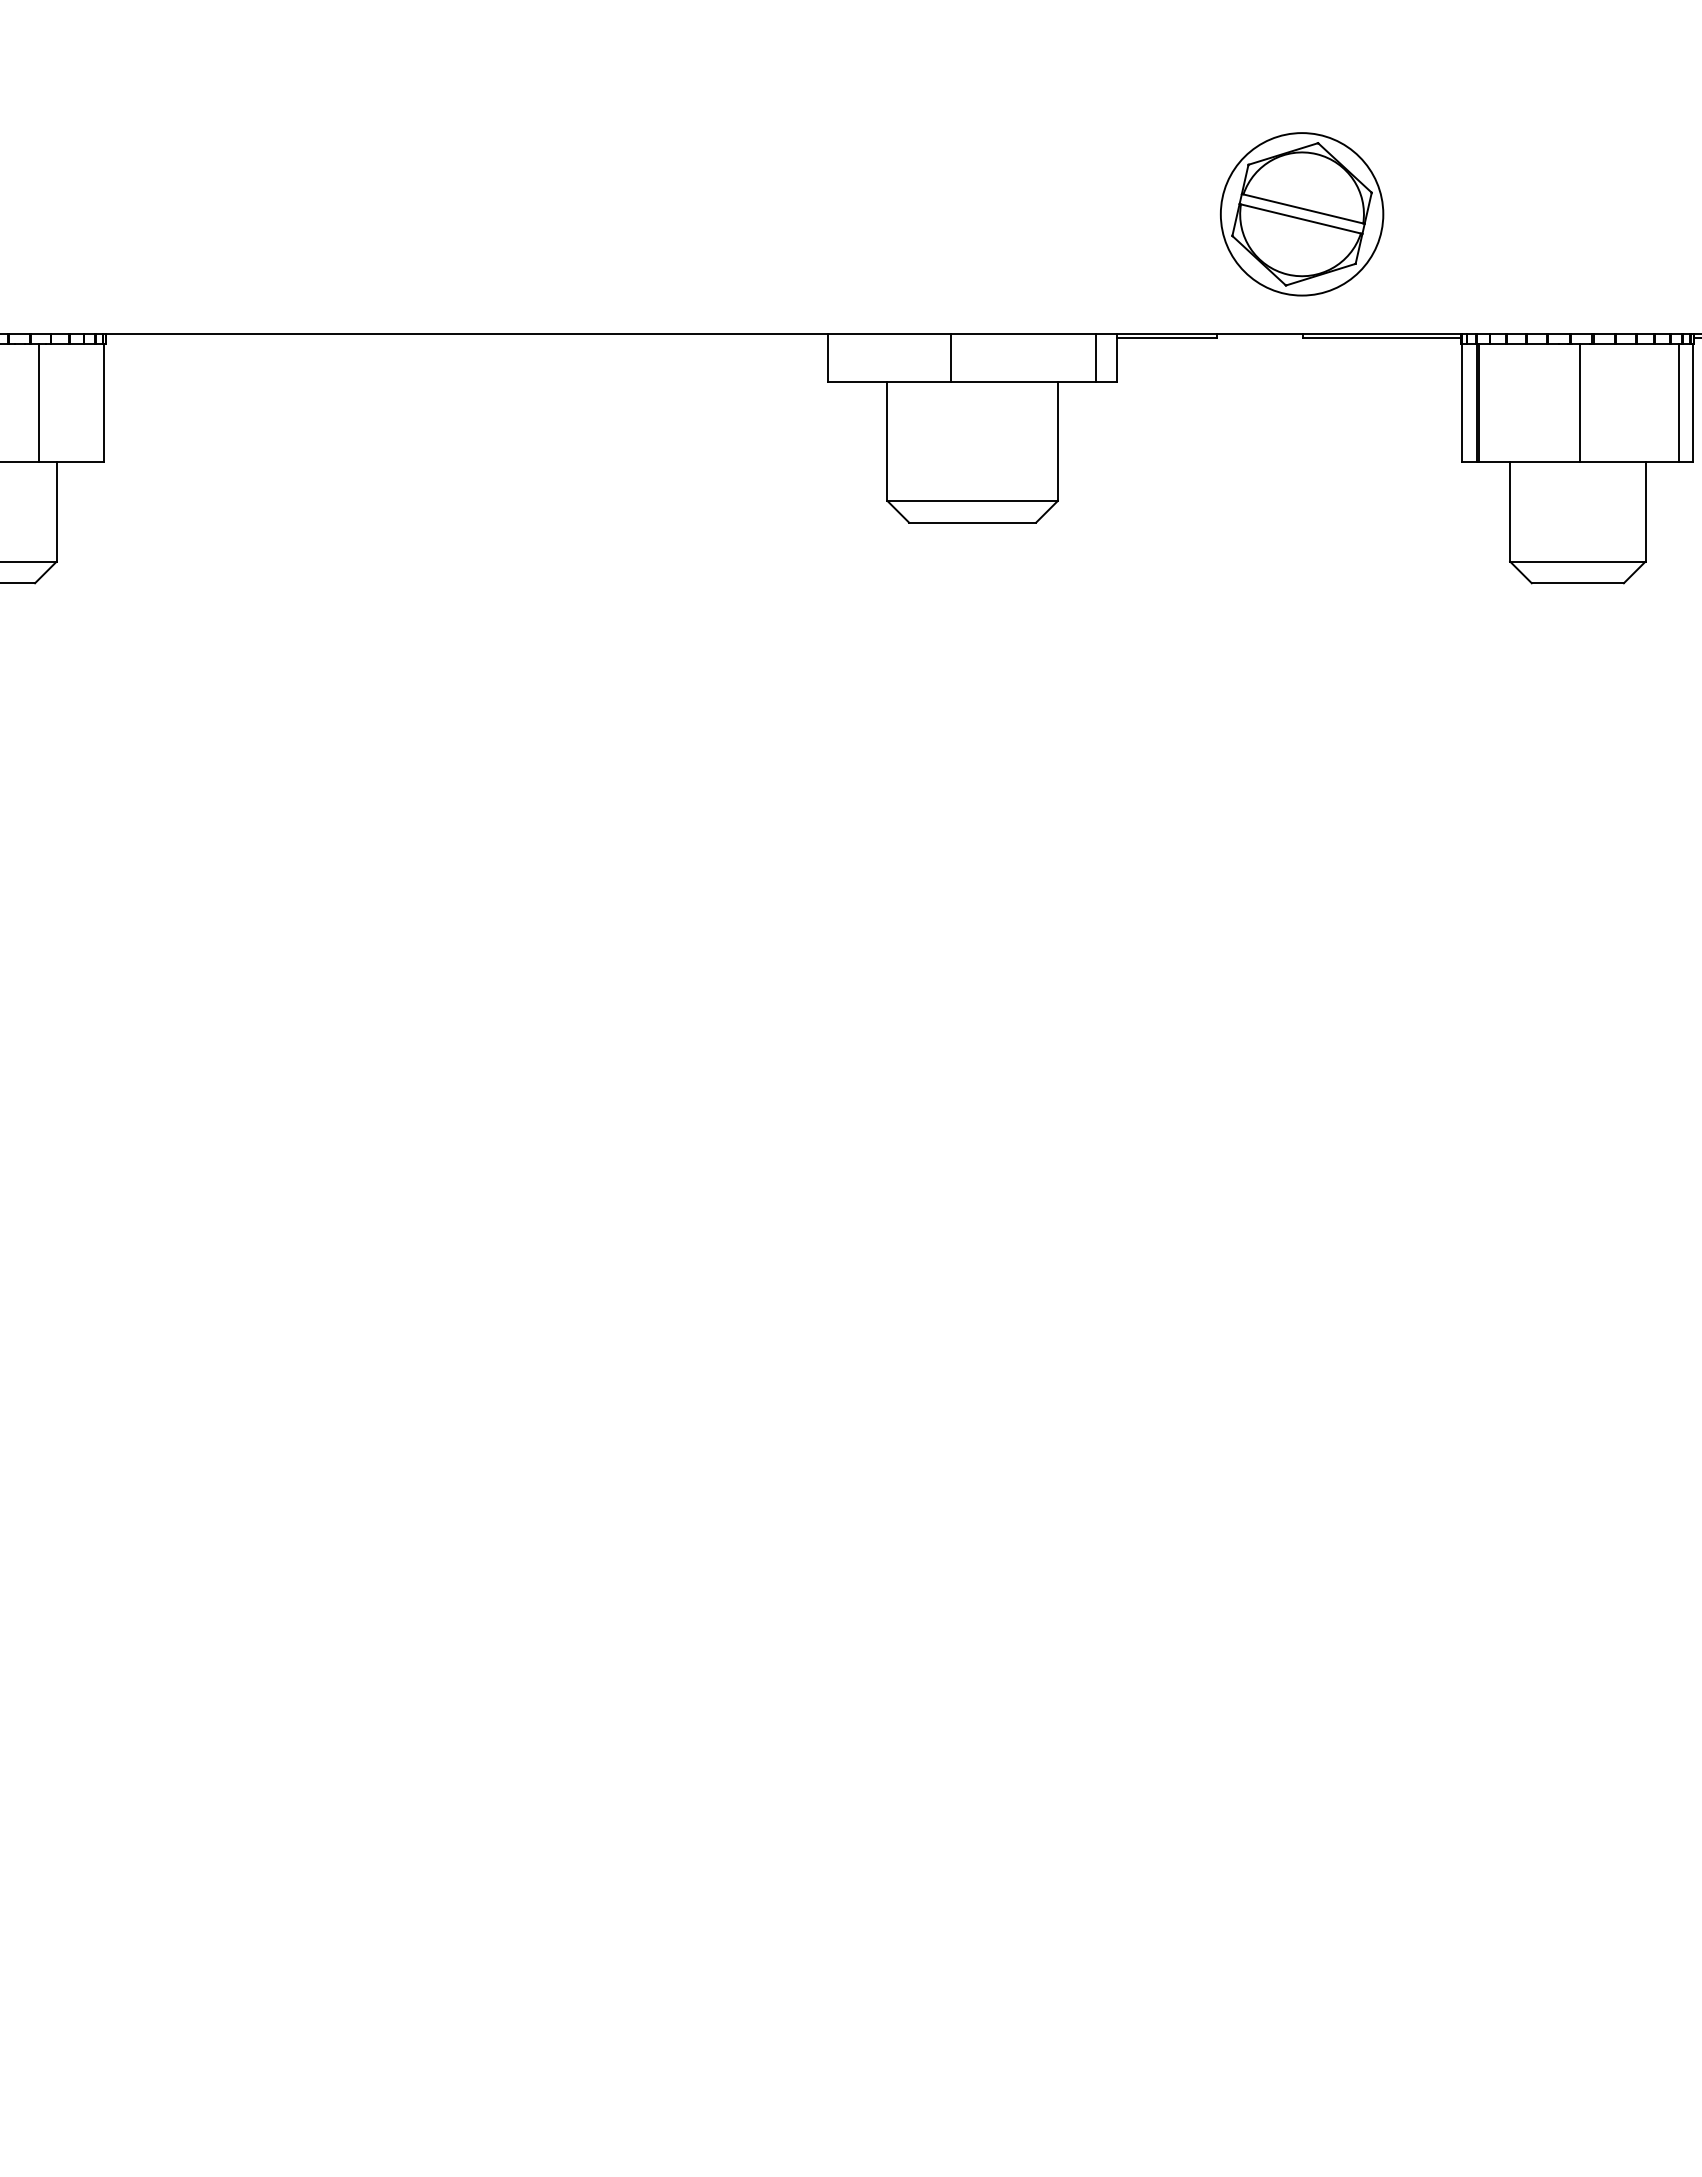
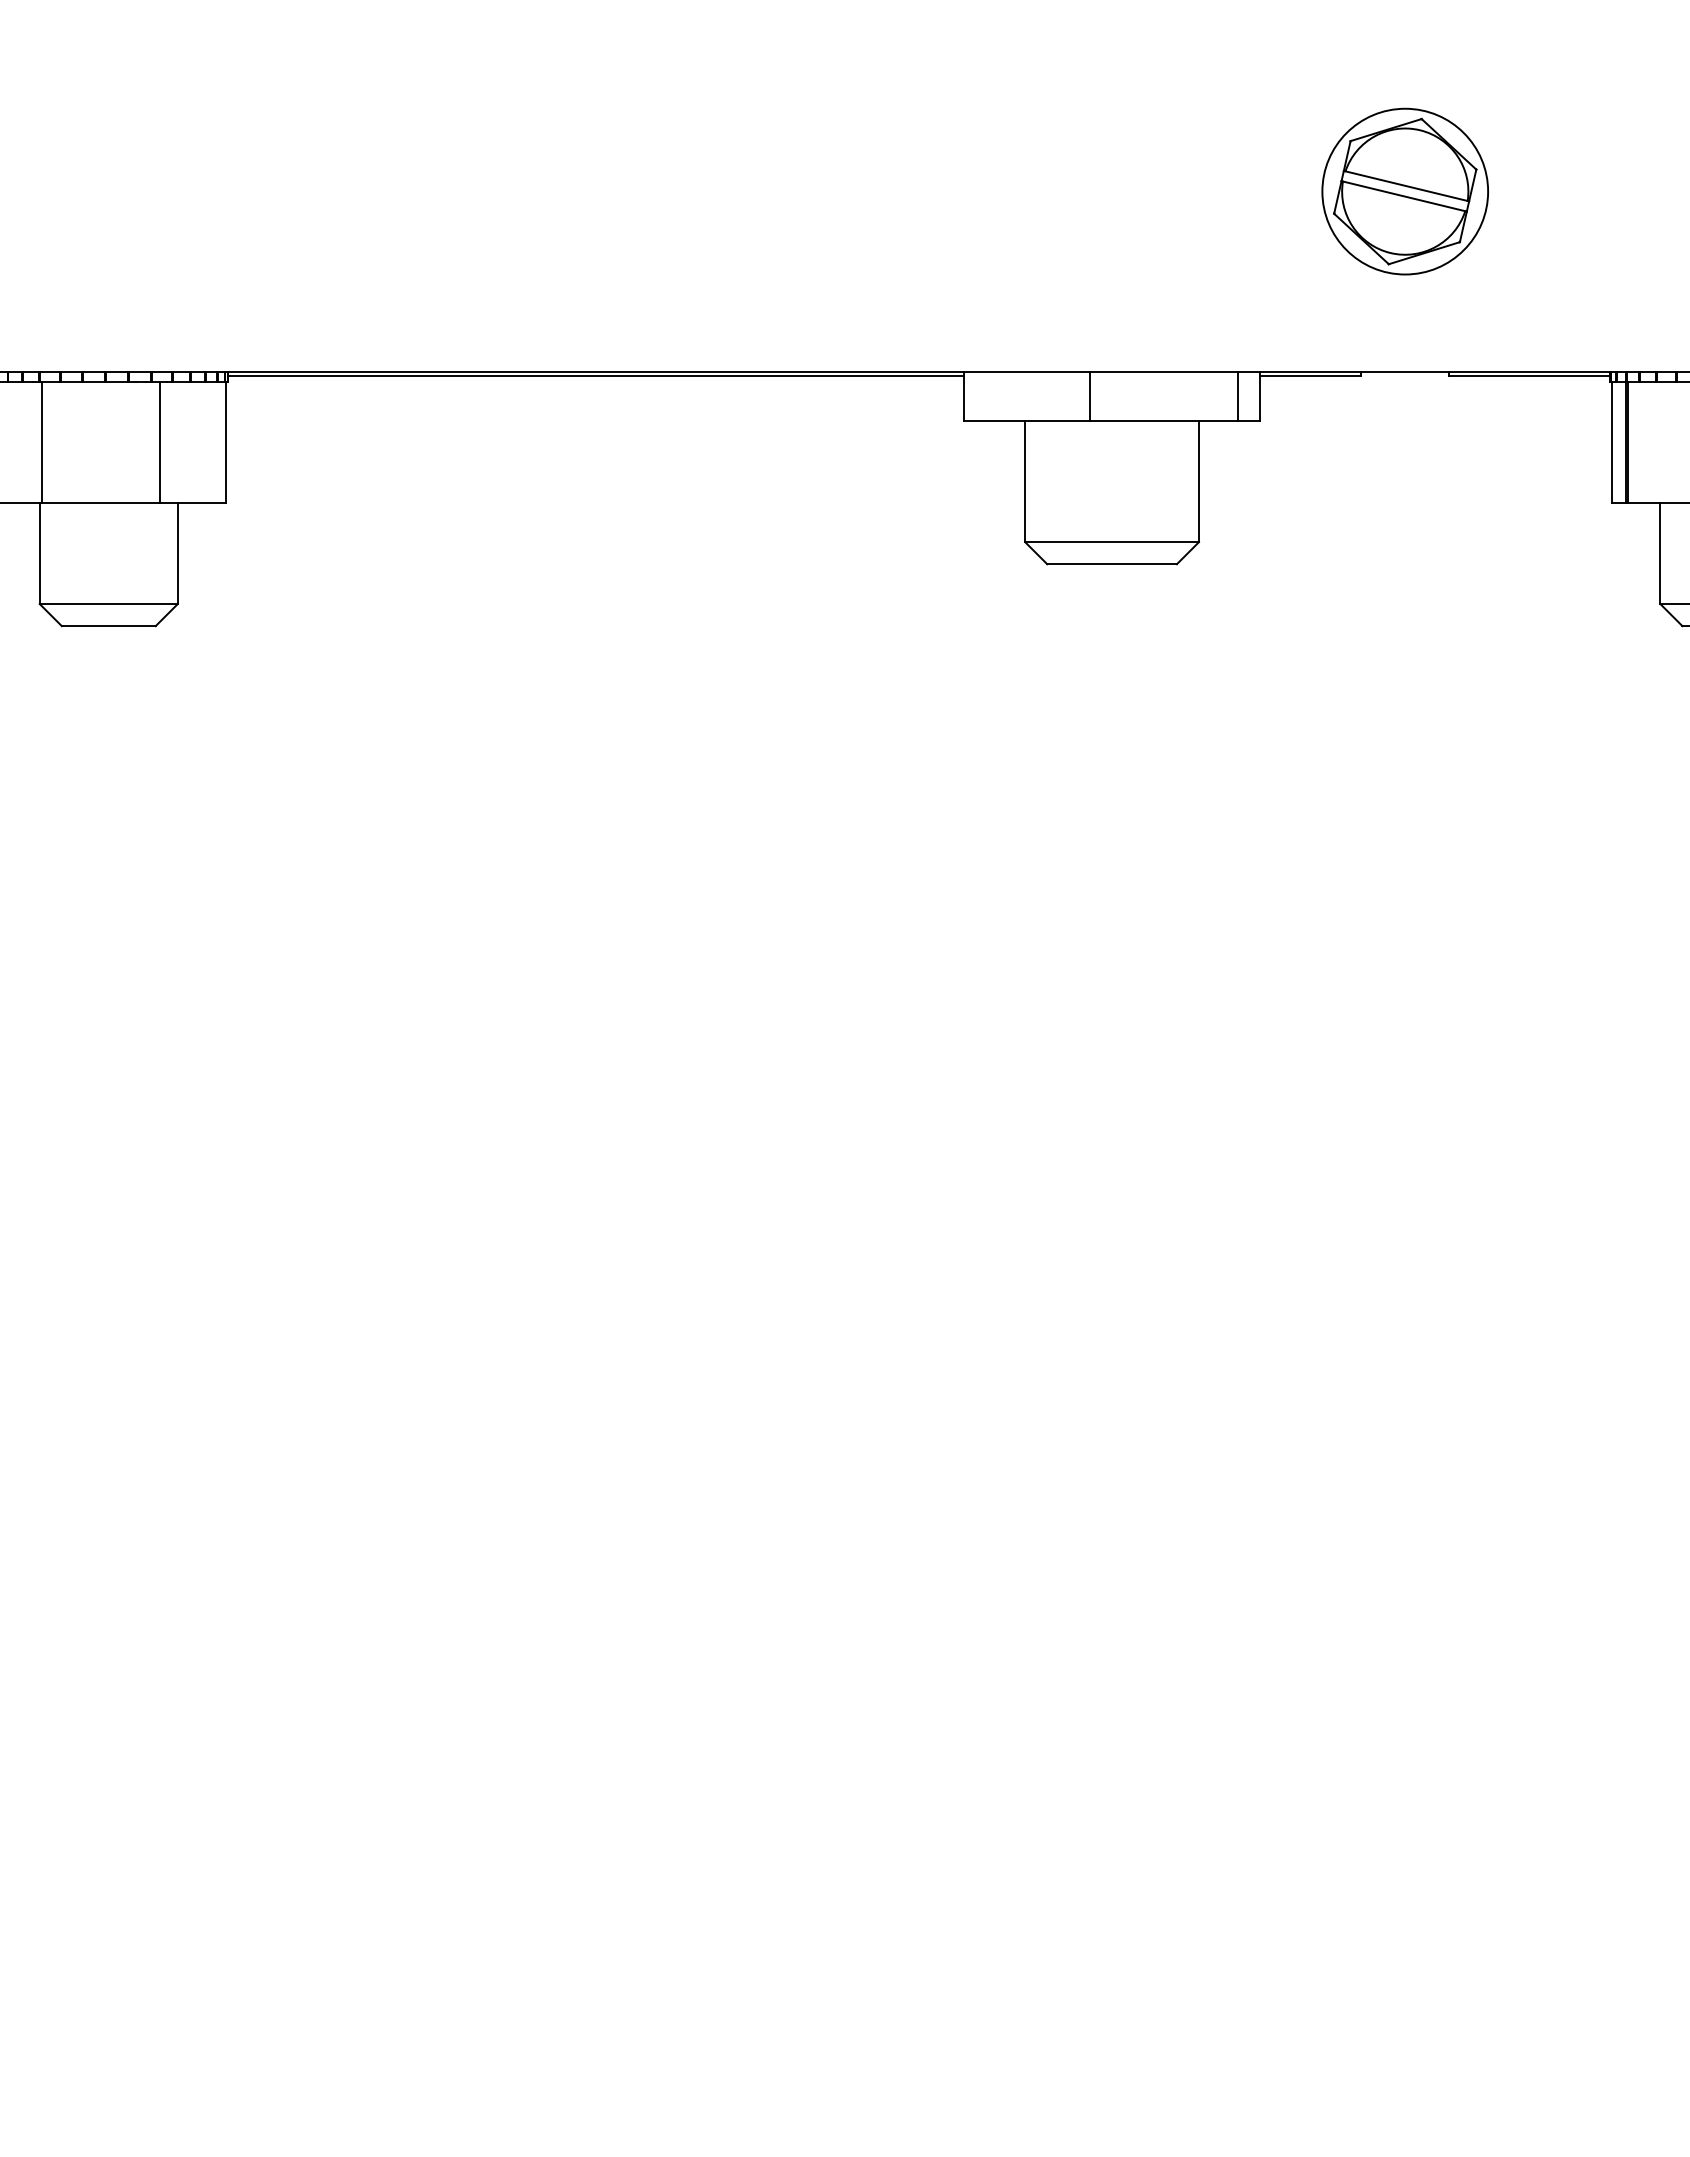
part: (1301, 214) -> (1404, 191), moved
line: (466, 337) -> (595, 375), added

